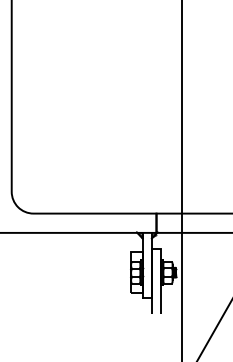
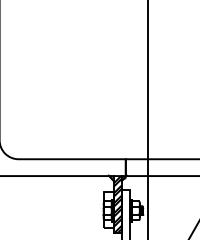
hatch: (146, 265) -> (117, 204), added

